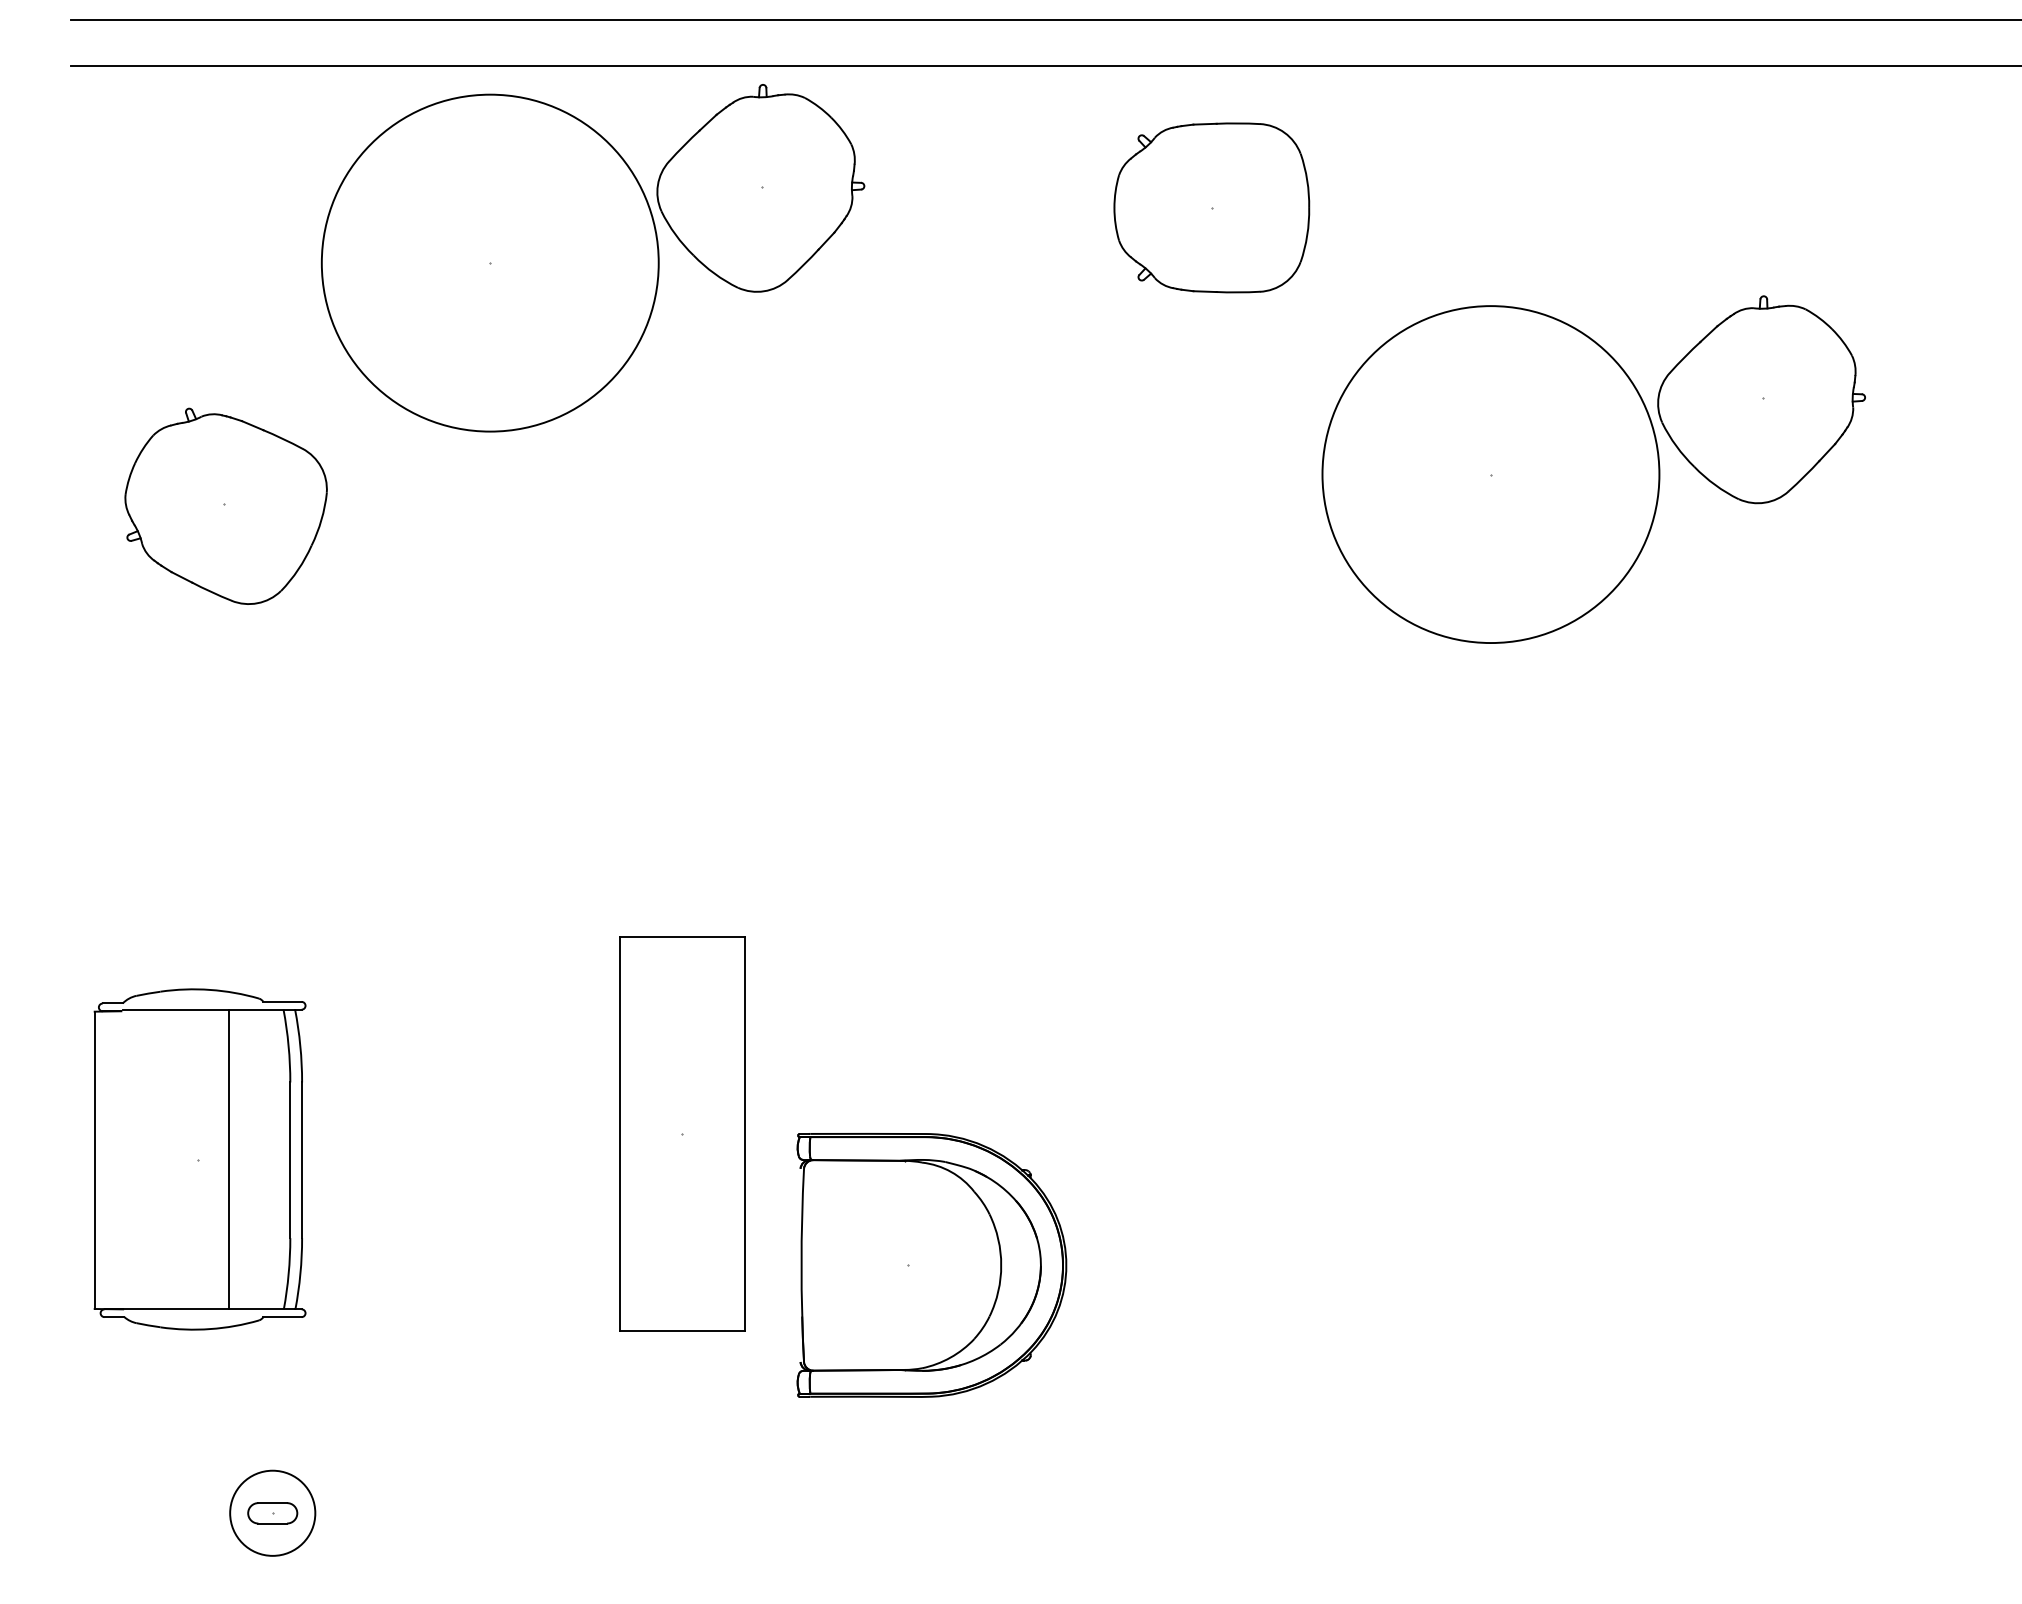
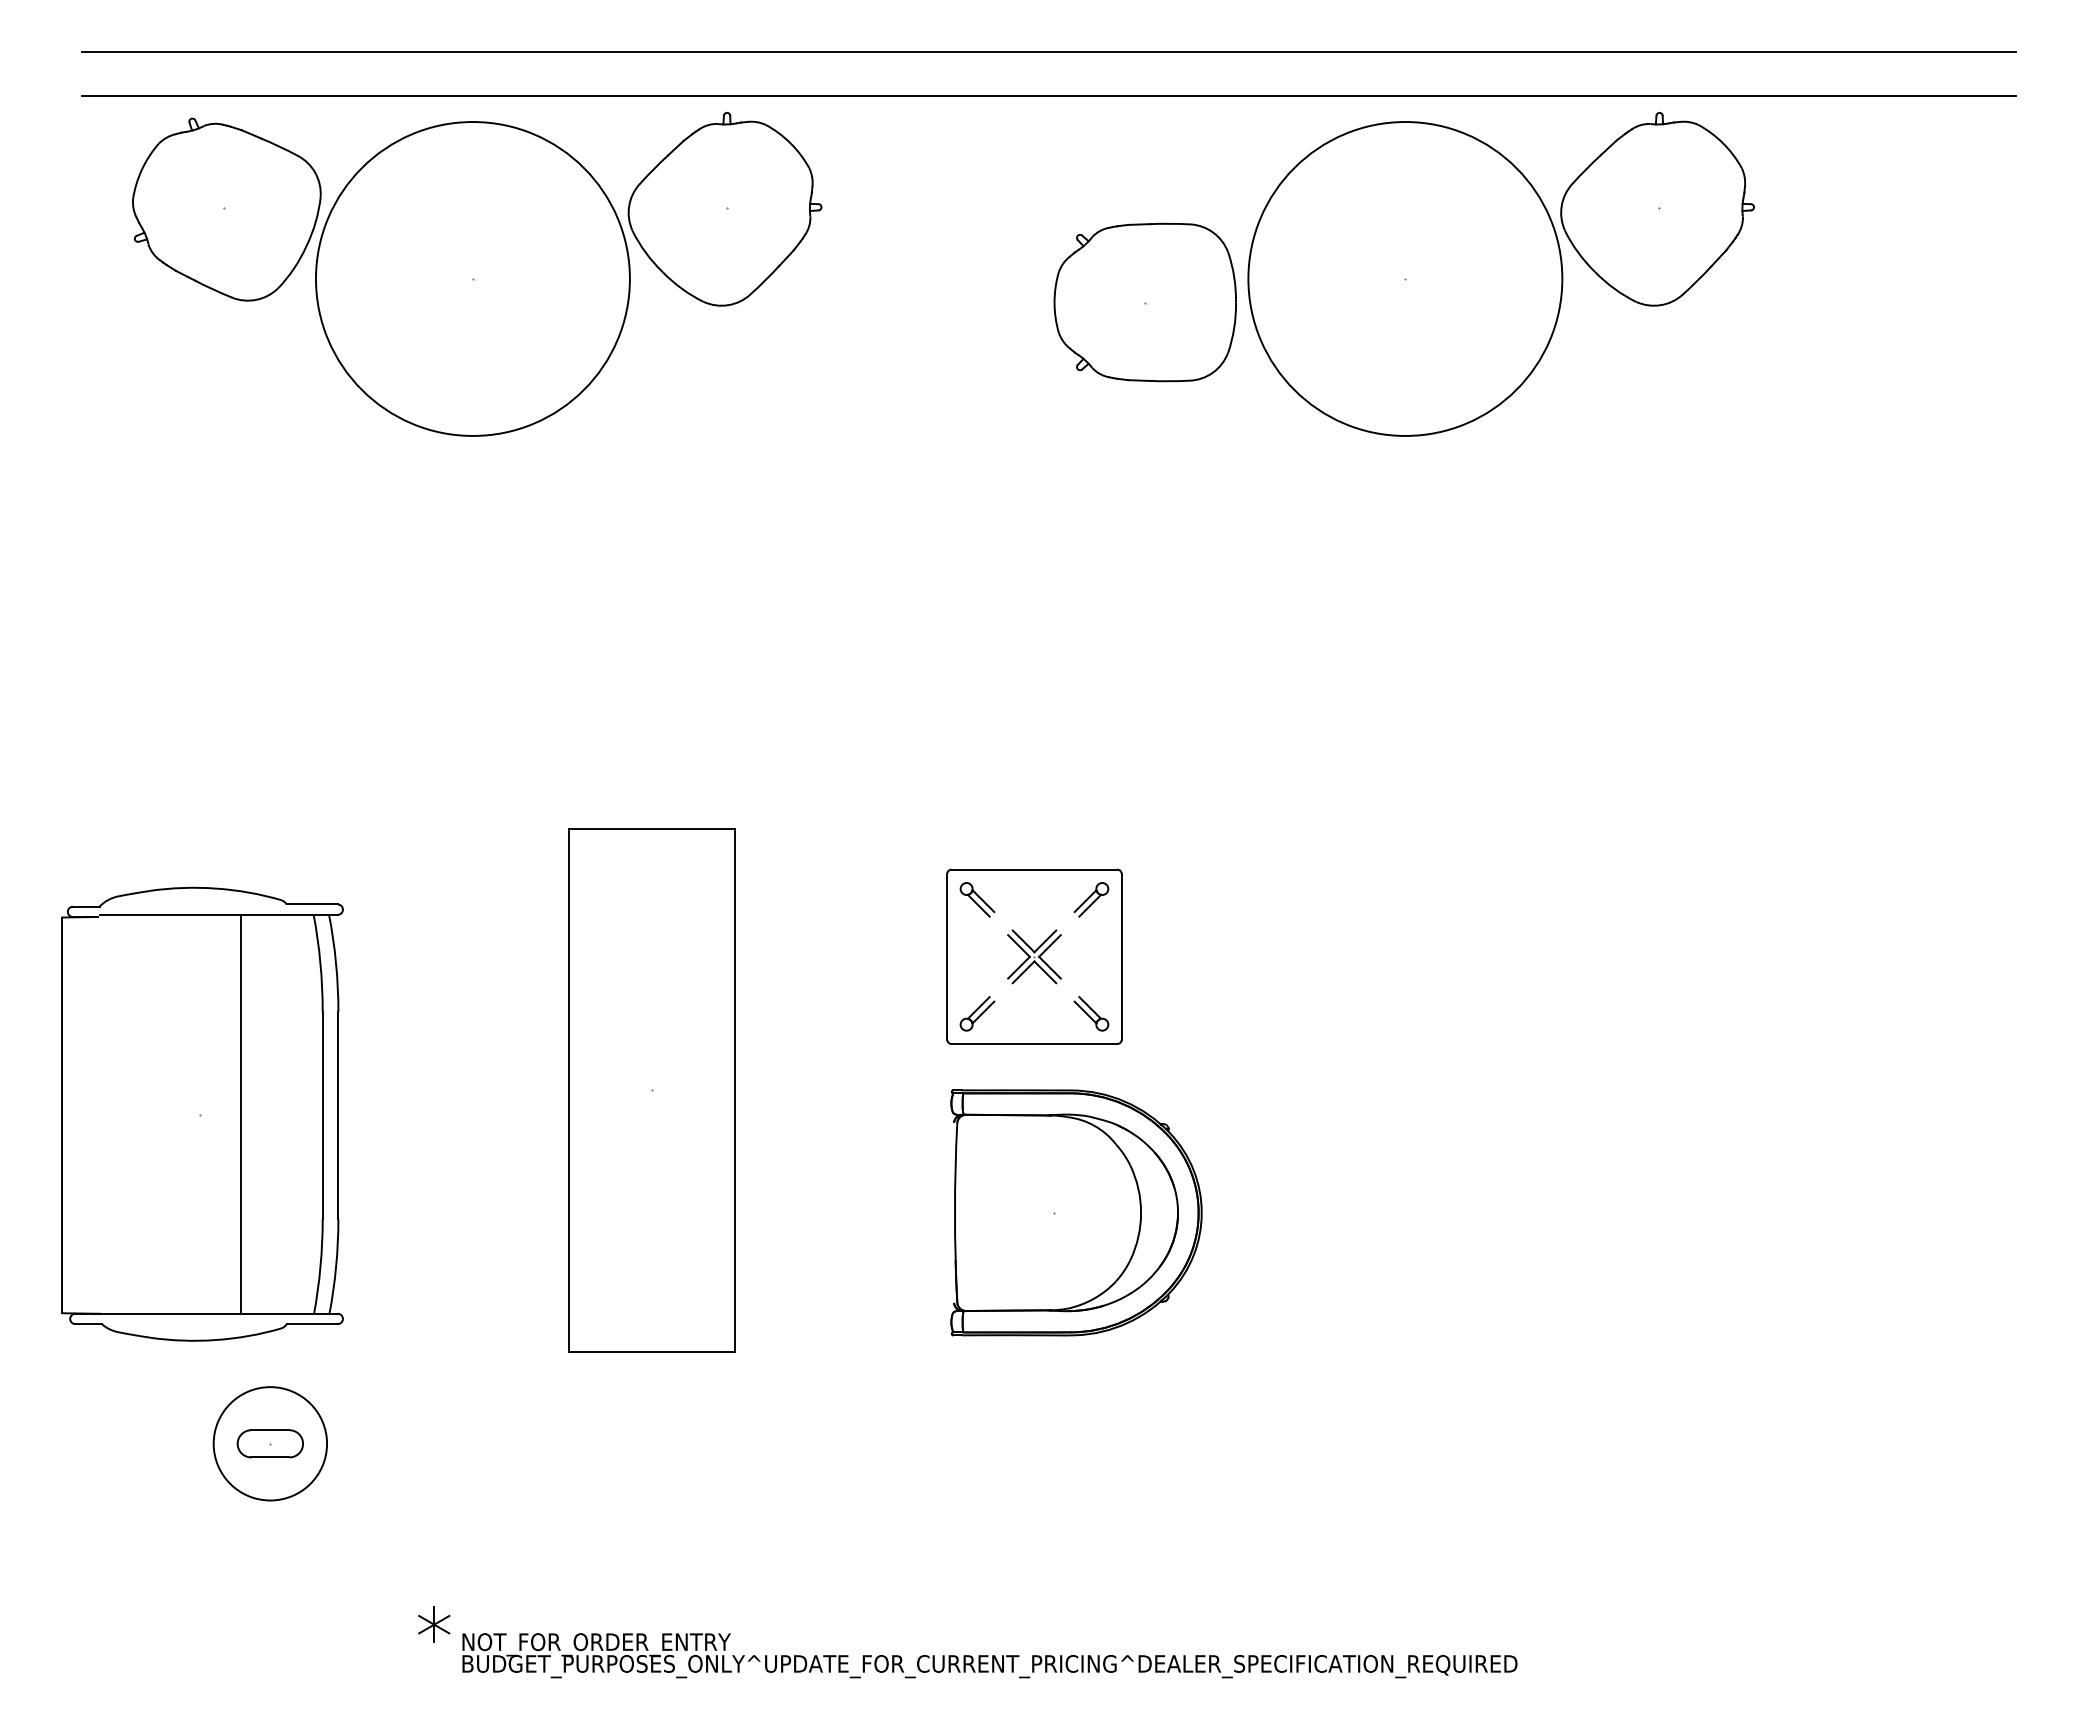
part: (1210, 207) -> (1144, 302), moved
part: (1593, 469) -> (1500, 274), moved
part: (225, 506) -> (226, 209), moved
part: (1092, 990) -> (1034, 956), added
part: (681, 1134) -> (651, 1090), size x1.43
part: (200, 1158) -> (202, 1113), size x1.43
part: (931, 1264) -> (1076, 1212), moved
part: (271, 1512) -> (269, 1443), size x1.43

